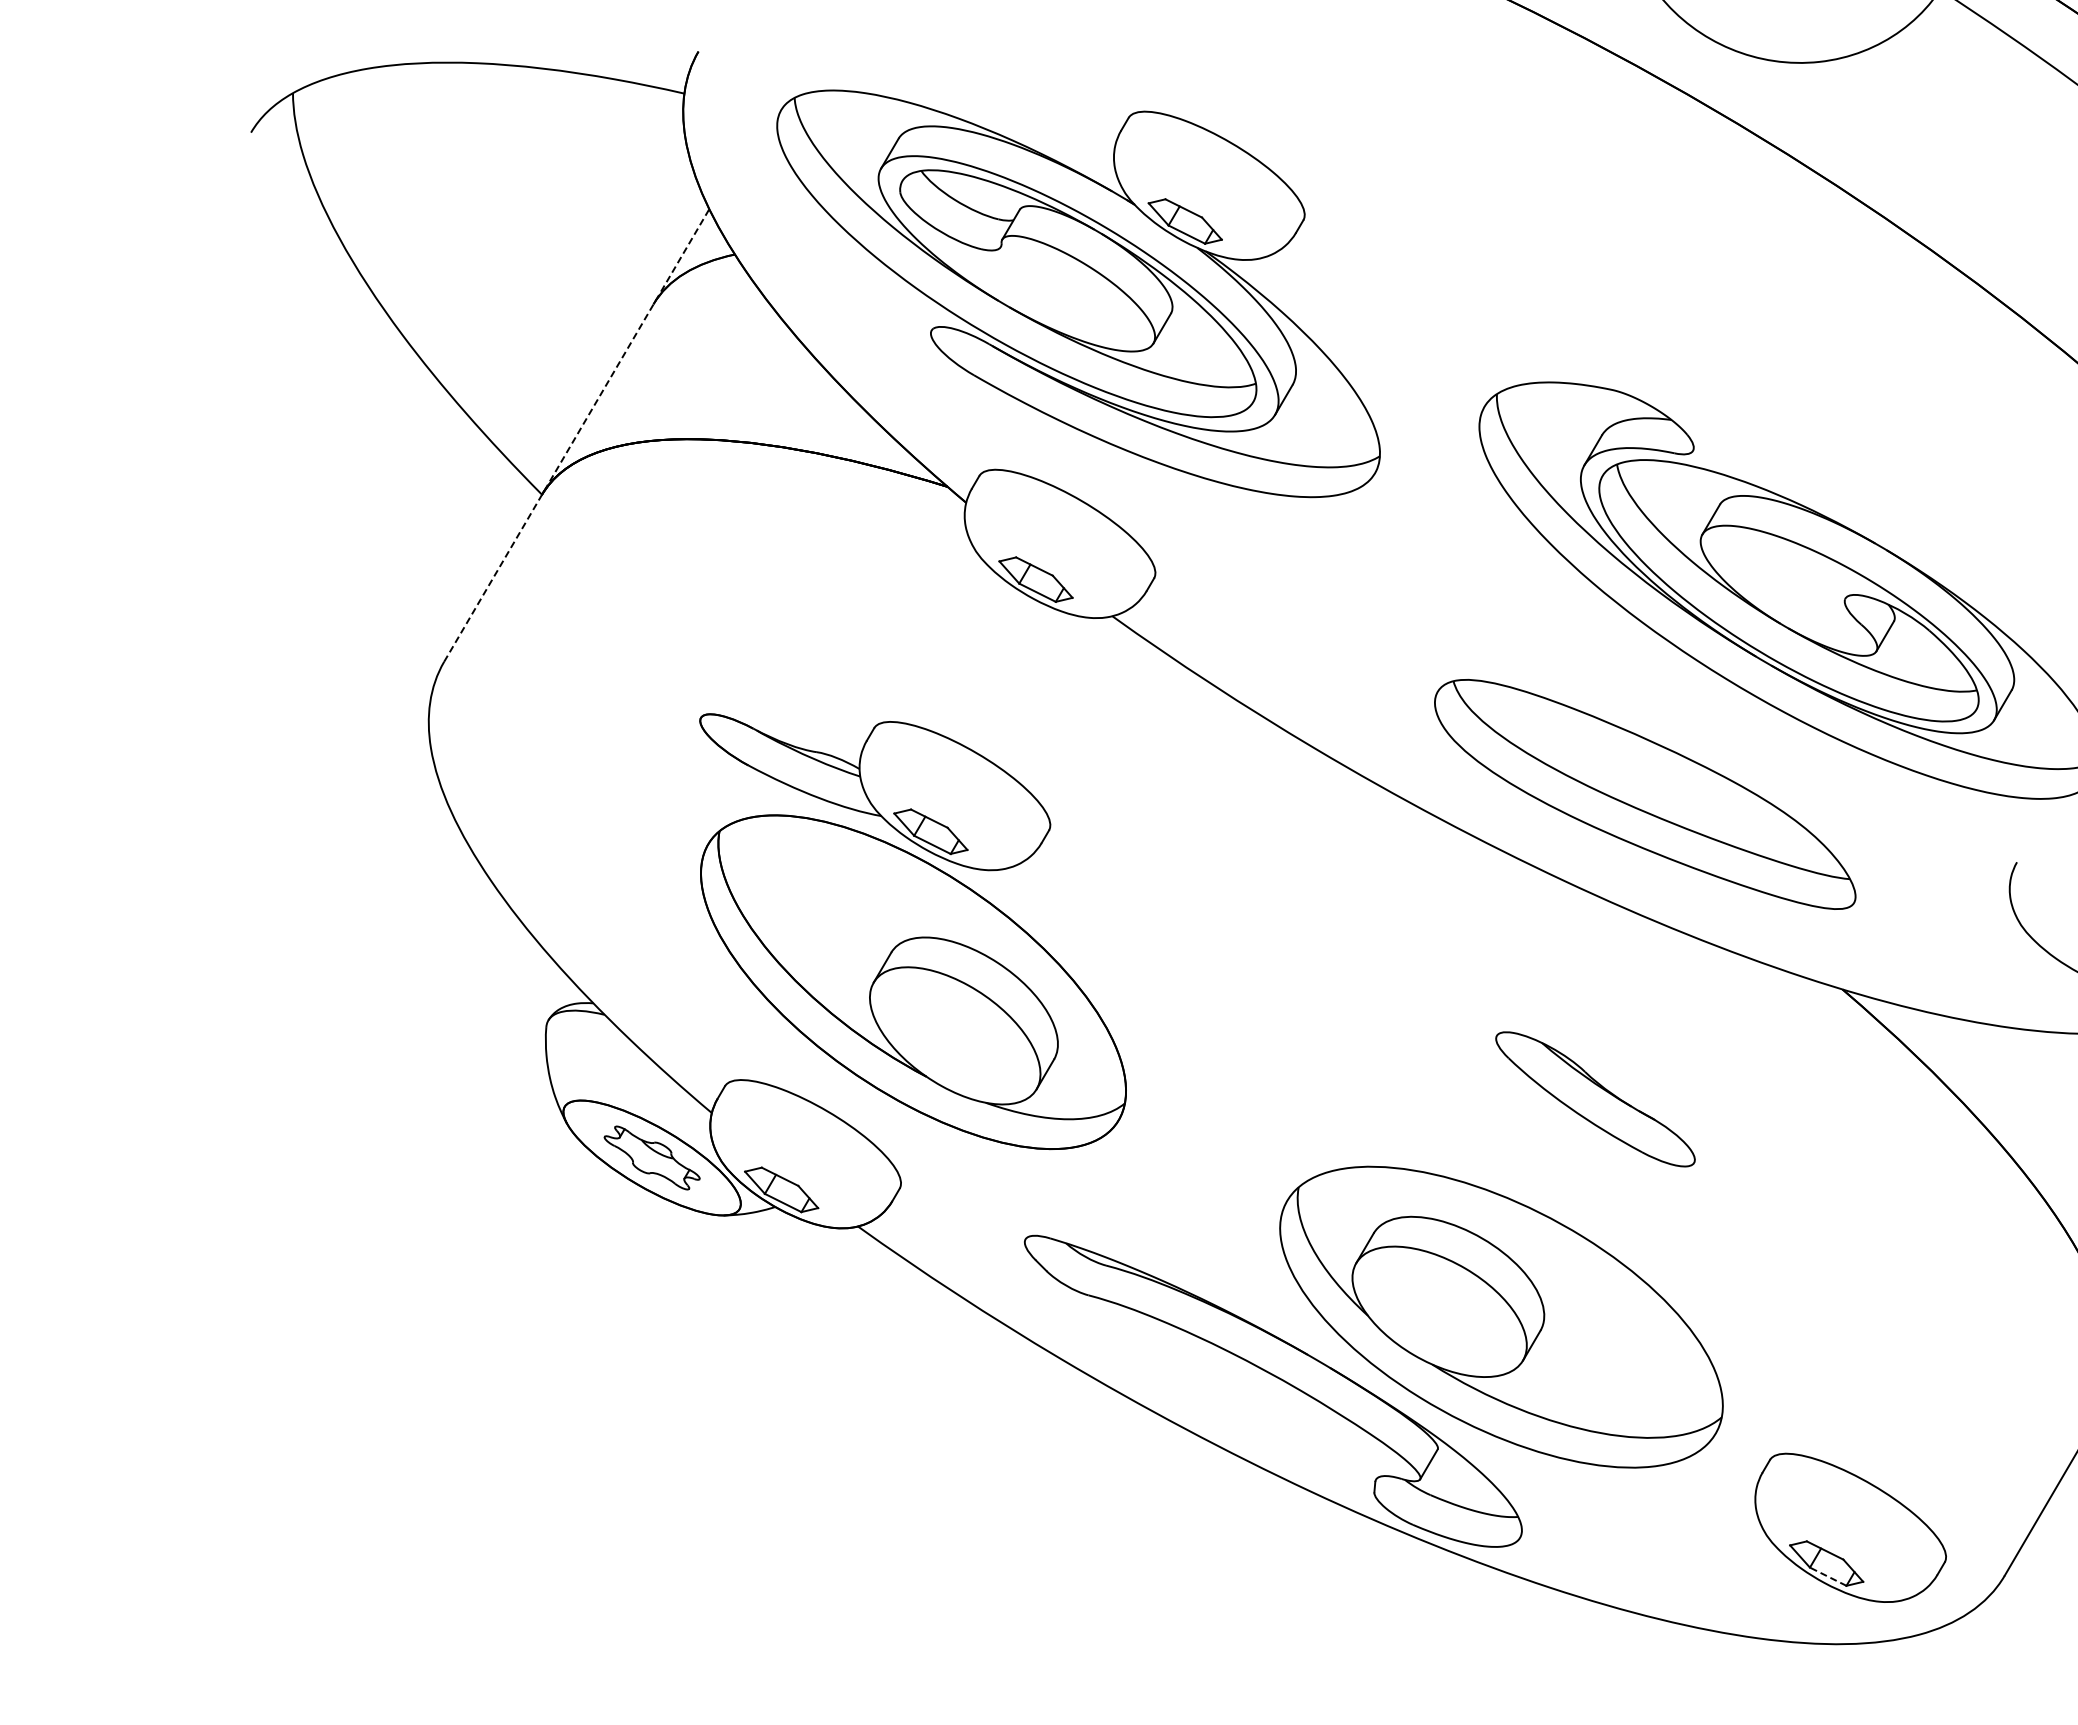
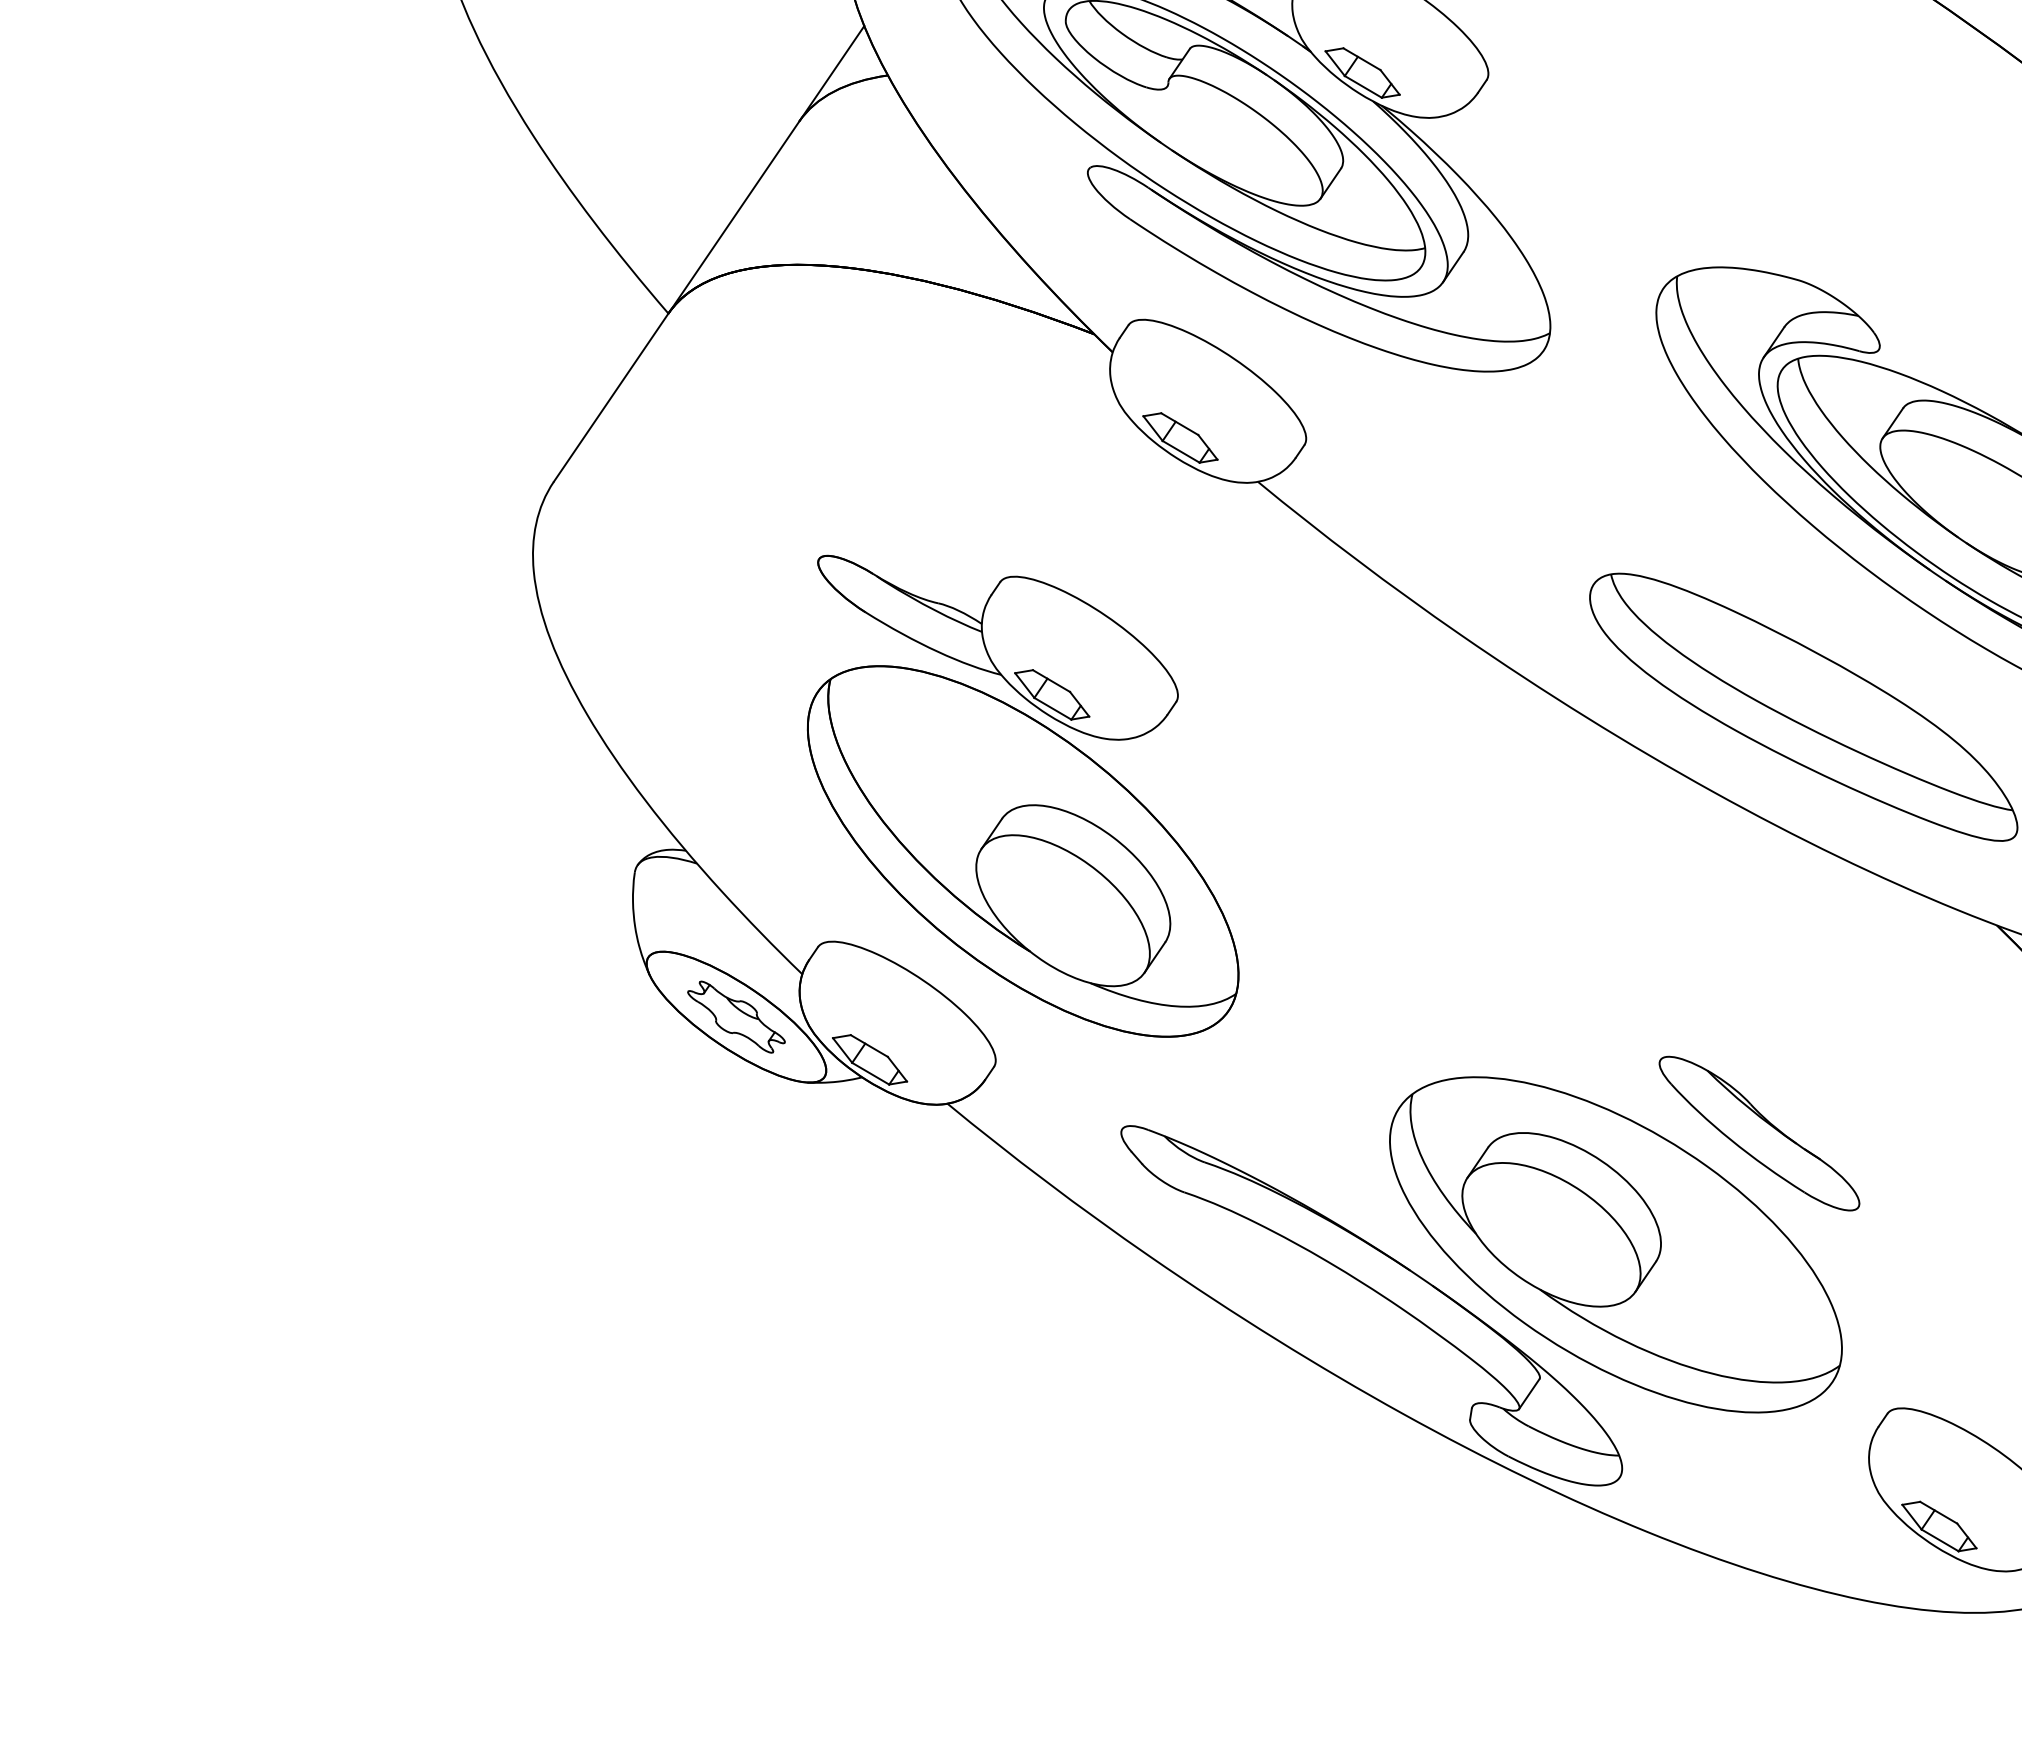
line: (577, 435) -> (709, 254), dashed -> solid
part: (1595, 1099) -> (1759, 1133), moved
line: (1827, 1576) -> (1939, 1540), dashed -> solid

